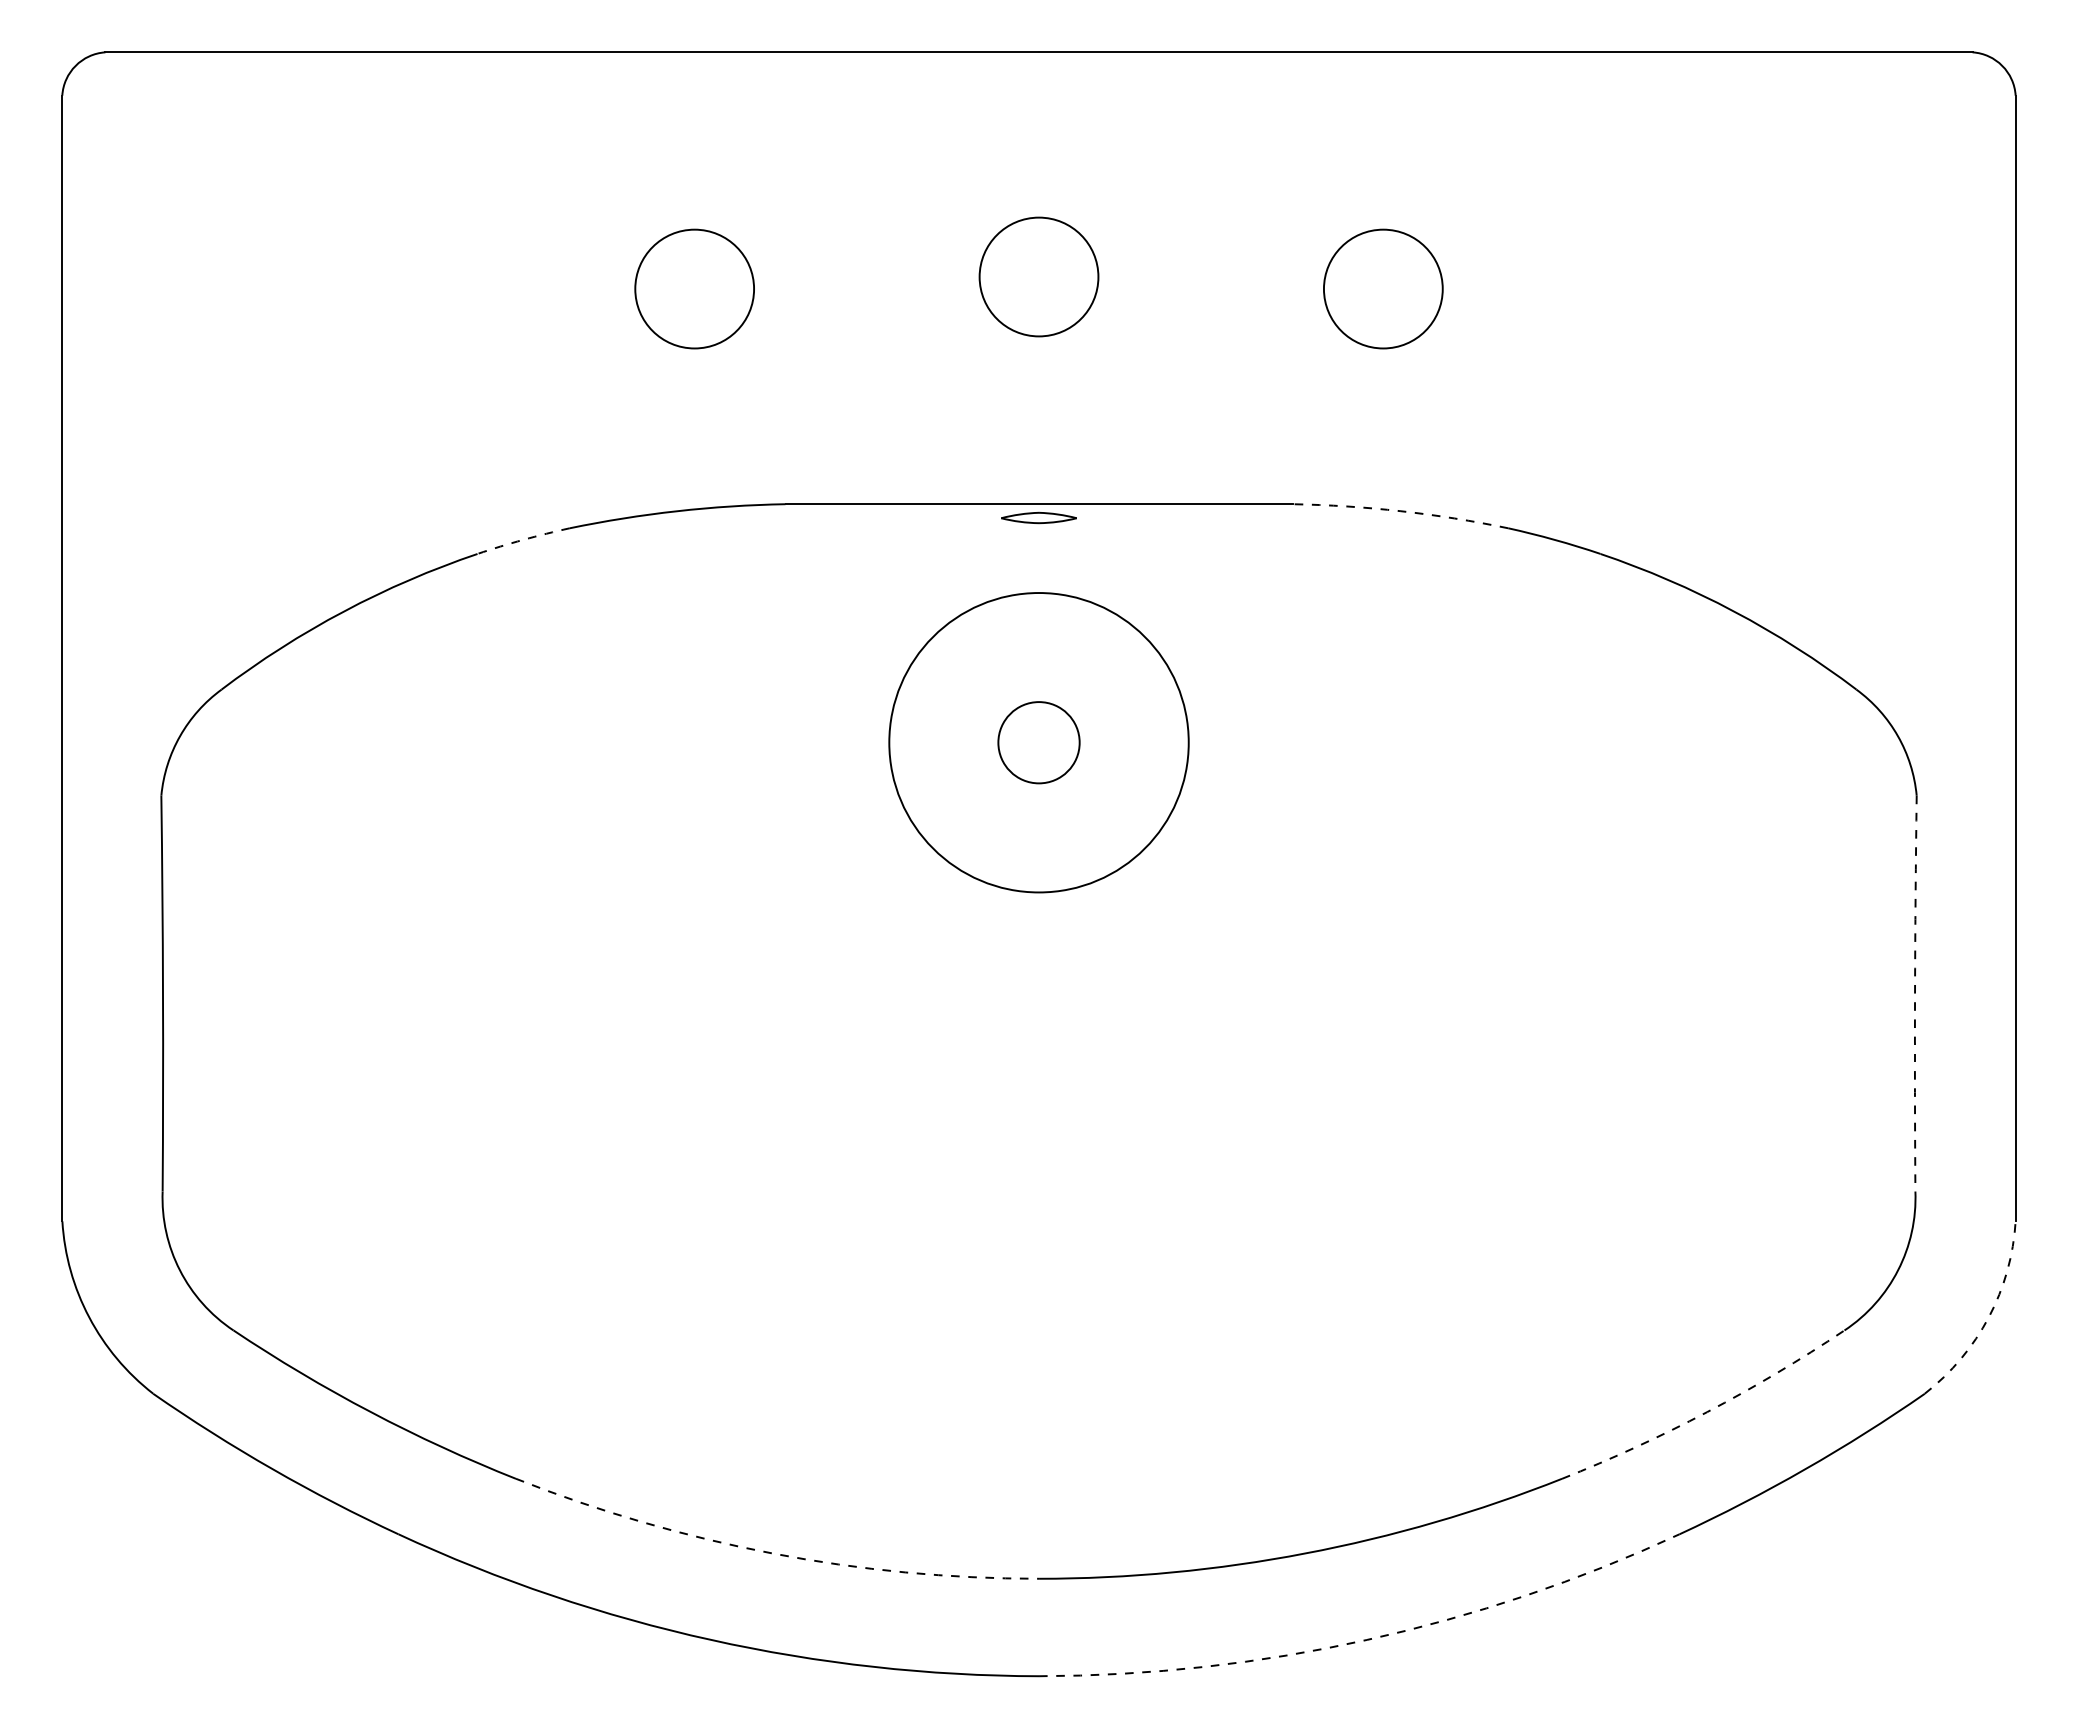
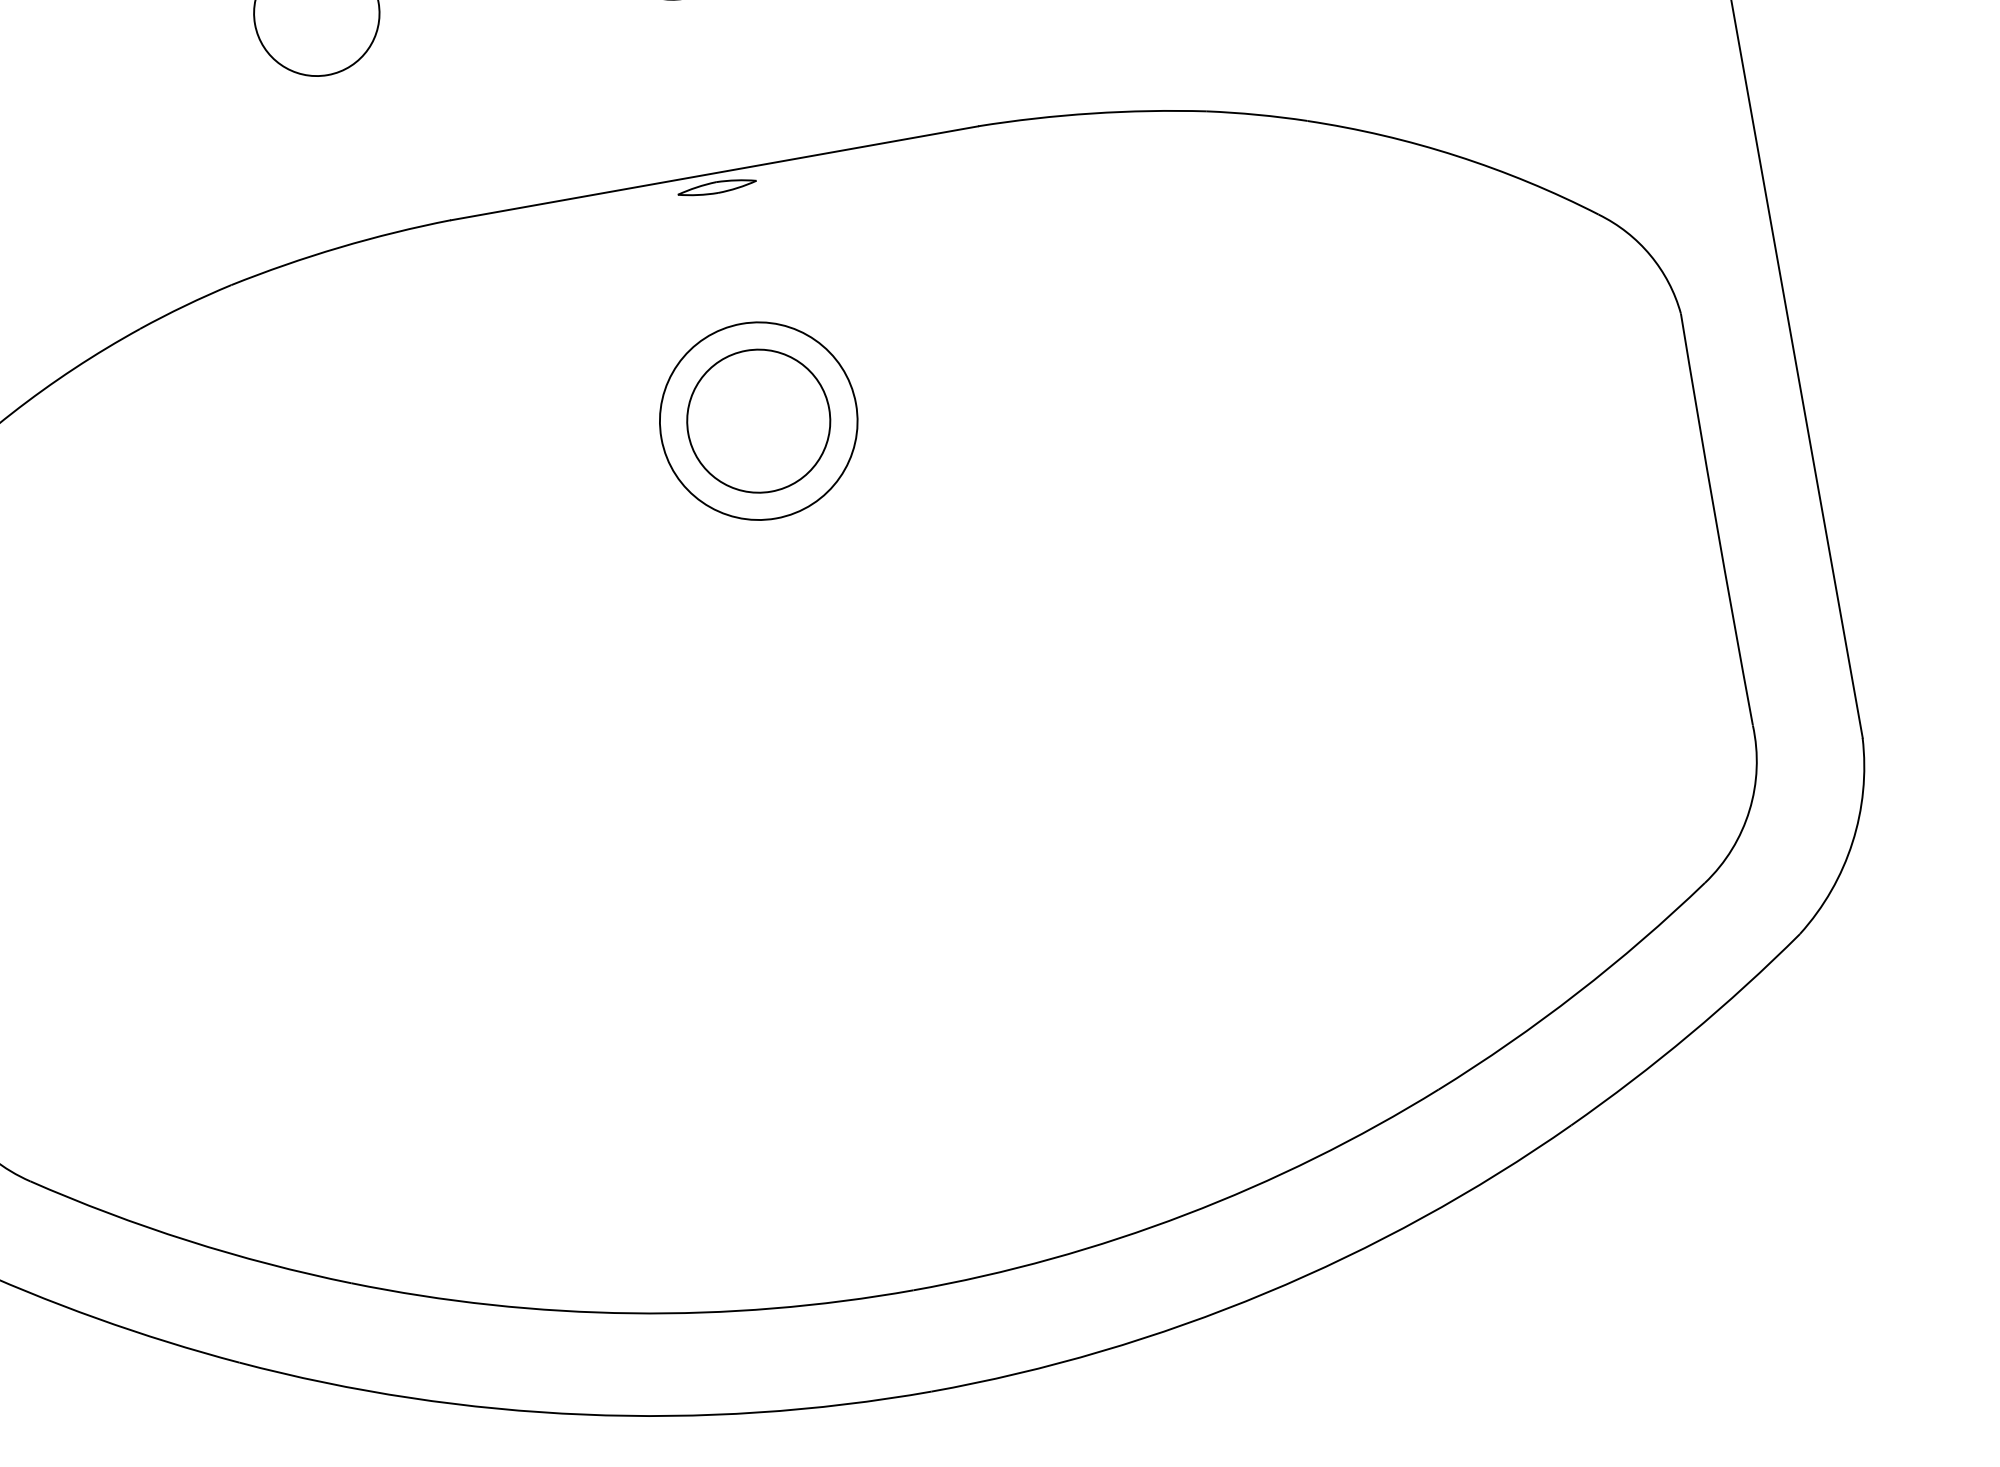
arc: (1400, 511) -> (1091, 113), dashed -> solid
arc: (523, 539) -> (185, 305), dashed -> solid
circle: (1038, 742) -> (758, 421), size x0.62
circle: (1038, 742) -> (758, 421), size x1.67
arc: (1915, 993) -> (1716, 519), dashed -> solid
arc: (1988, 1317) -> (1852, 842), dashed -> solid
arc: (1707, 1412) -> (1577, 993), dashed -> solid
arc: (772, 1553) -> (631, 1313), dashed -> solid
arc: (1367, 1639) -> (1266, 1292), dashed -> solid

